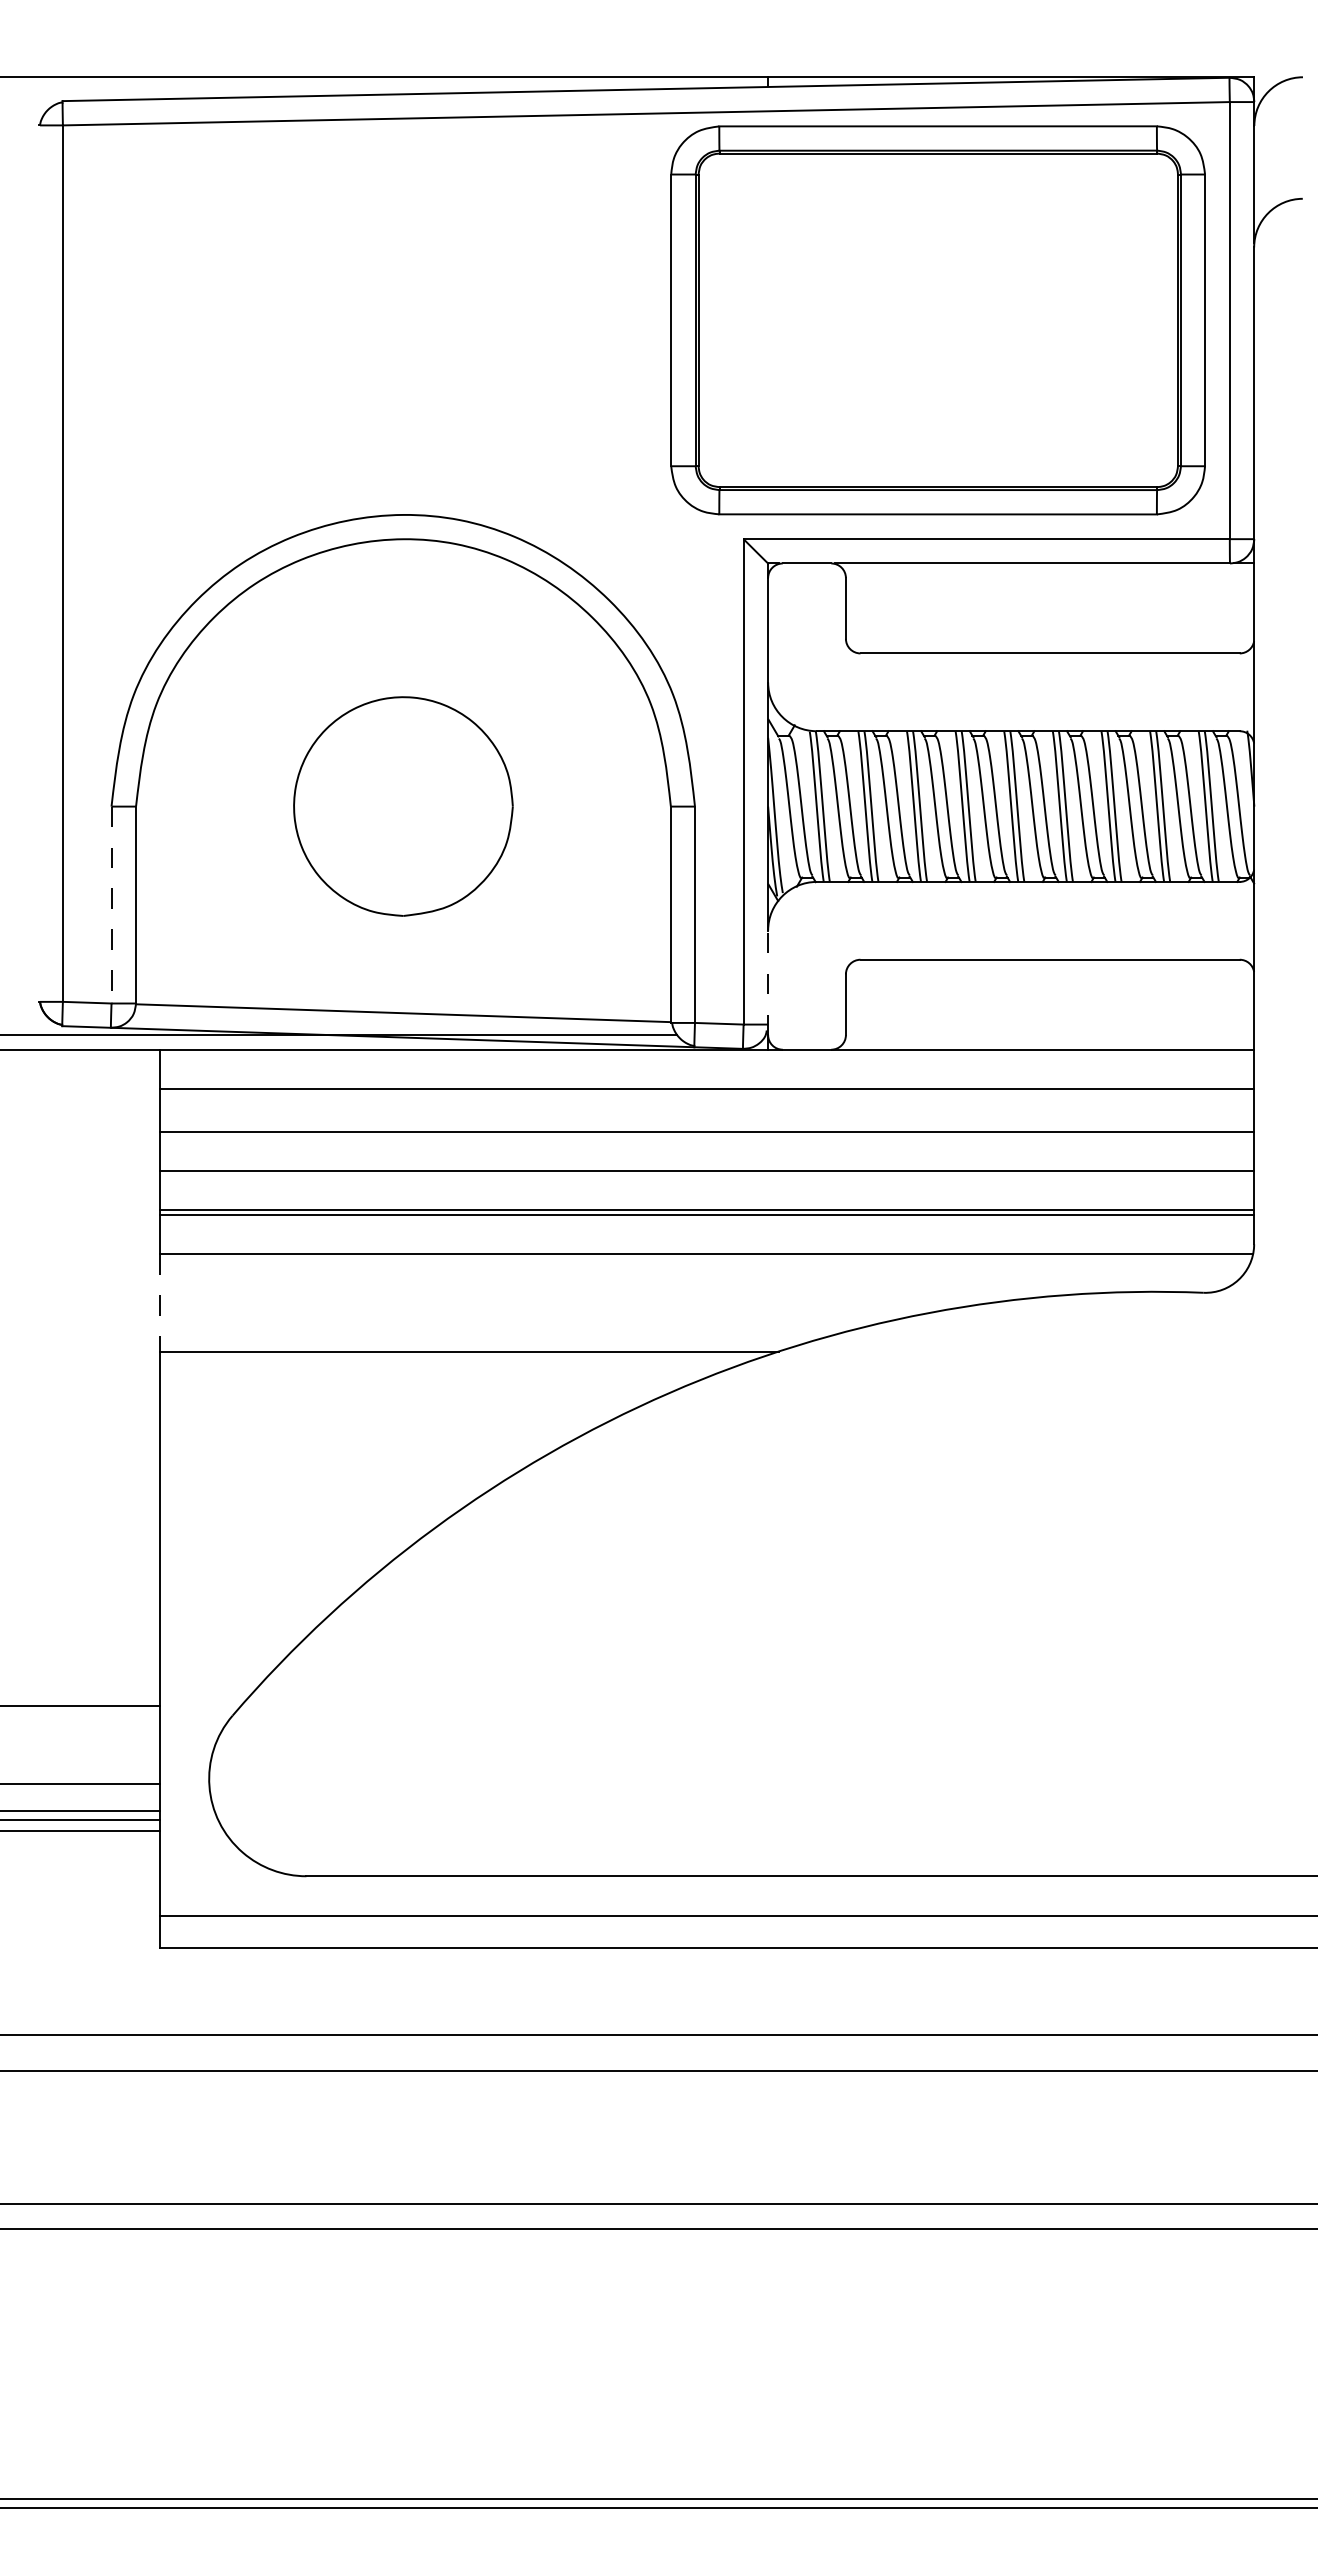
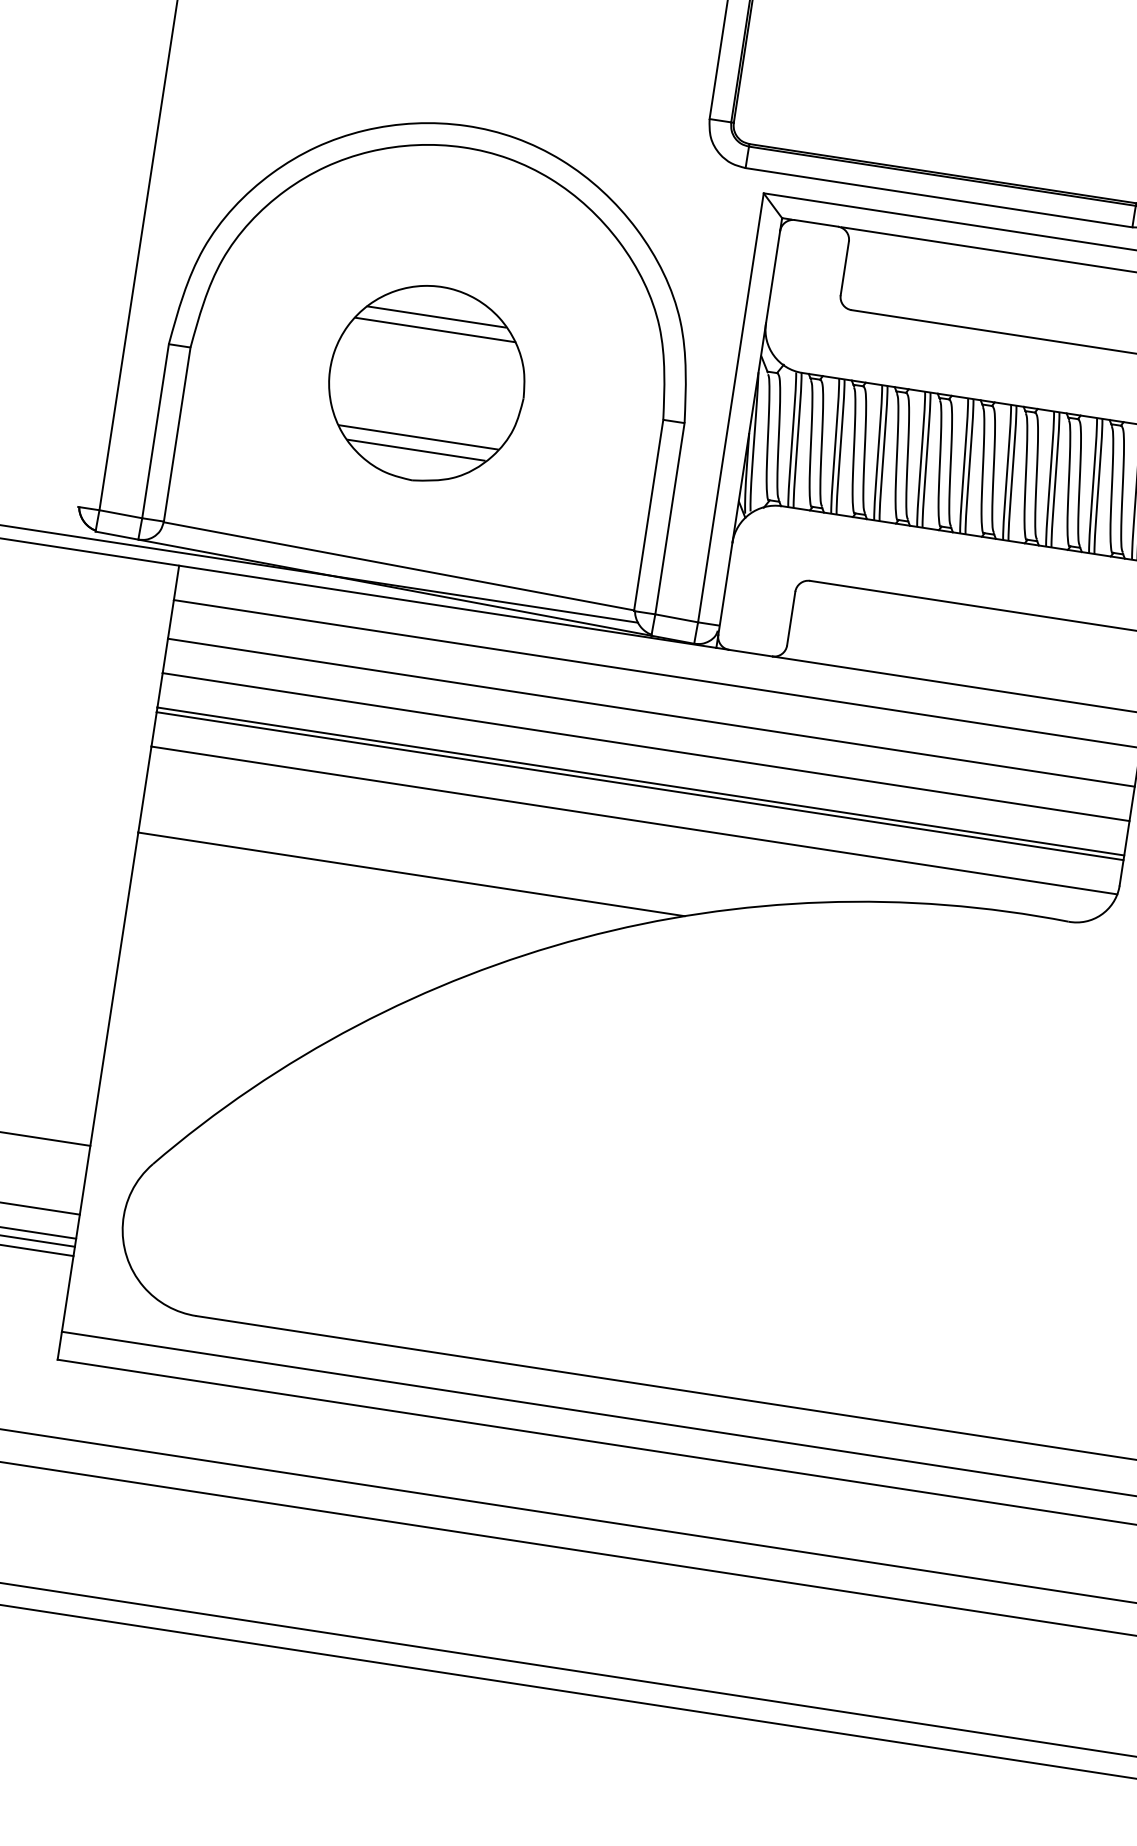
line: (402, 731) -> (436, 317), added
line: (404, 745) -> (436, 329), added
line: (402, 867) -> (417, 437), added
line: (402, 881) -> (415, 449), added
line: (111, 905) -> (155, 431), dashed -> solid
line: (768, 982) -> (725, 588), dashed -> solid
line: (160, 1302) -> (145, 789), dashed -> solid

